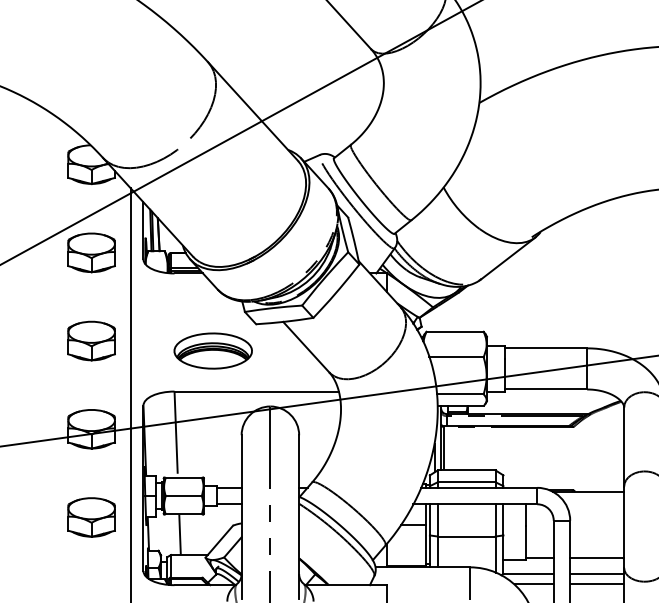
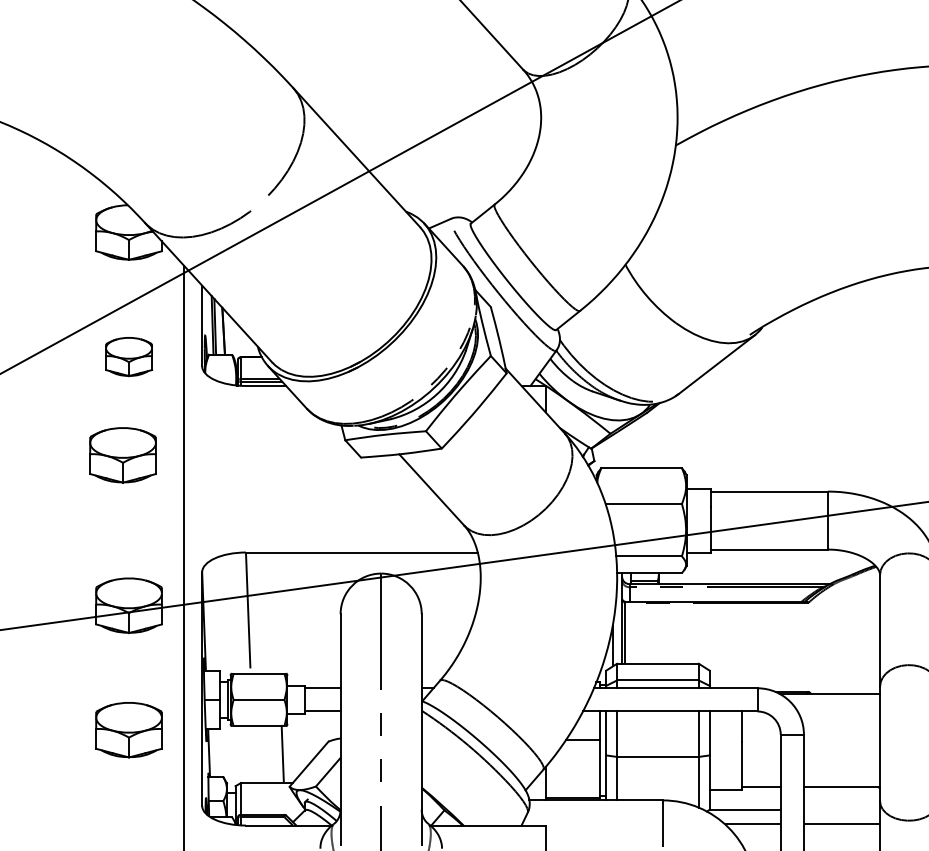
part: (91, 252) -> (128, 356), size x0.7
part: (91, 341) -> (122, 455), moved
part: (213, 351) -> (300, 495), removed
line: (179, 534) -> (282, 753), moved
line: (596, 573) -> (841, 809), removed

